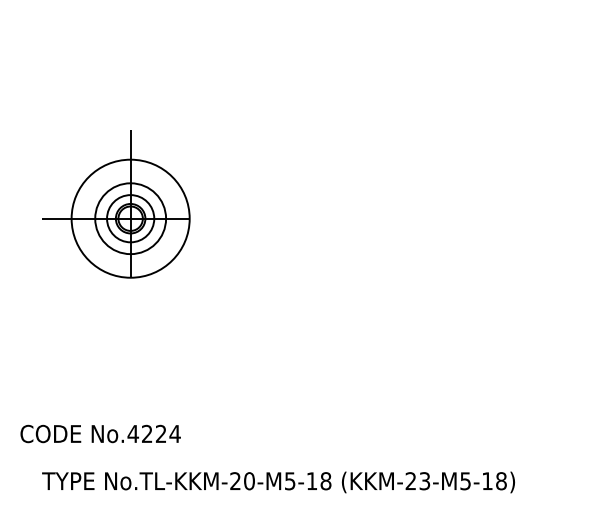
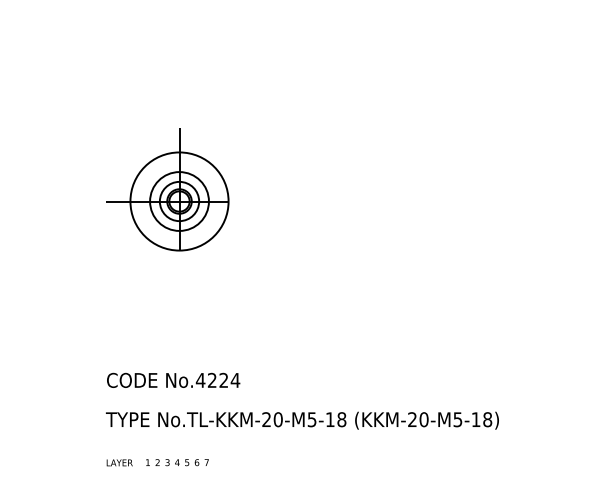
text: (100, 432) -> (173, 379), moved
text: (424, 480) -> (423, 419), (KKM-23-M5-18) -> (KKM-20-M5-18)

